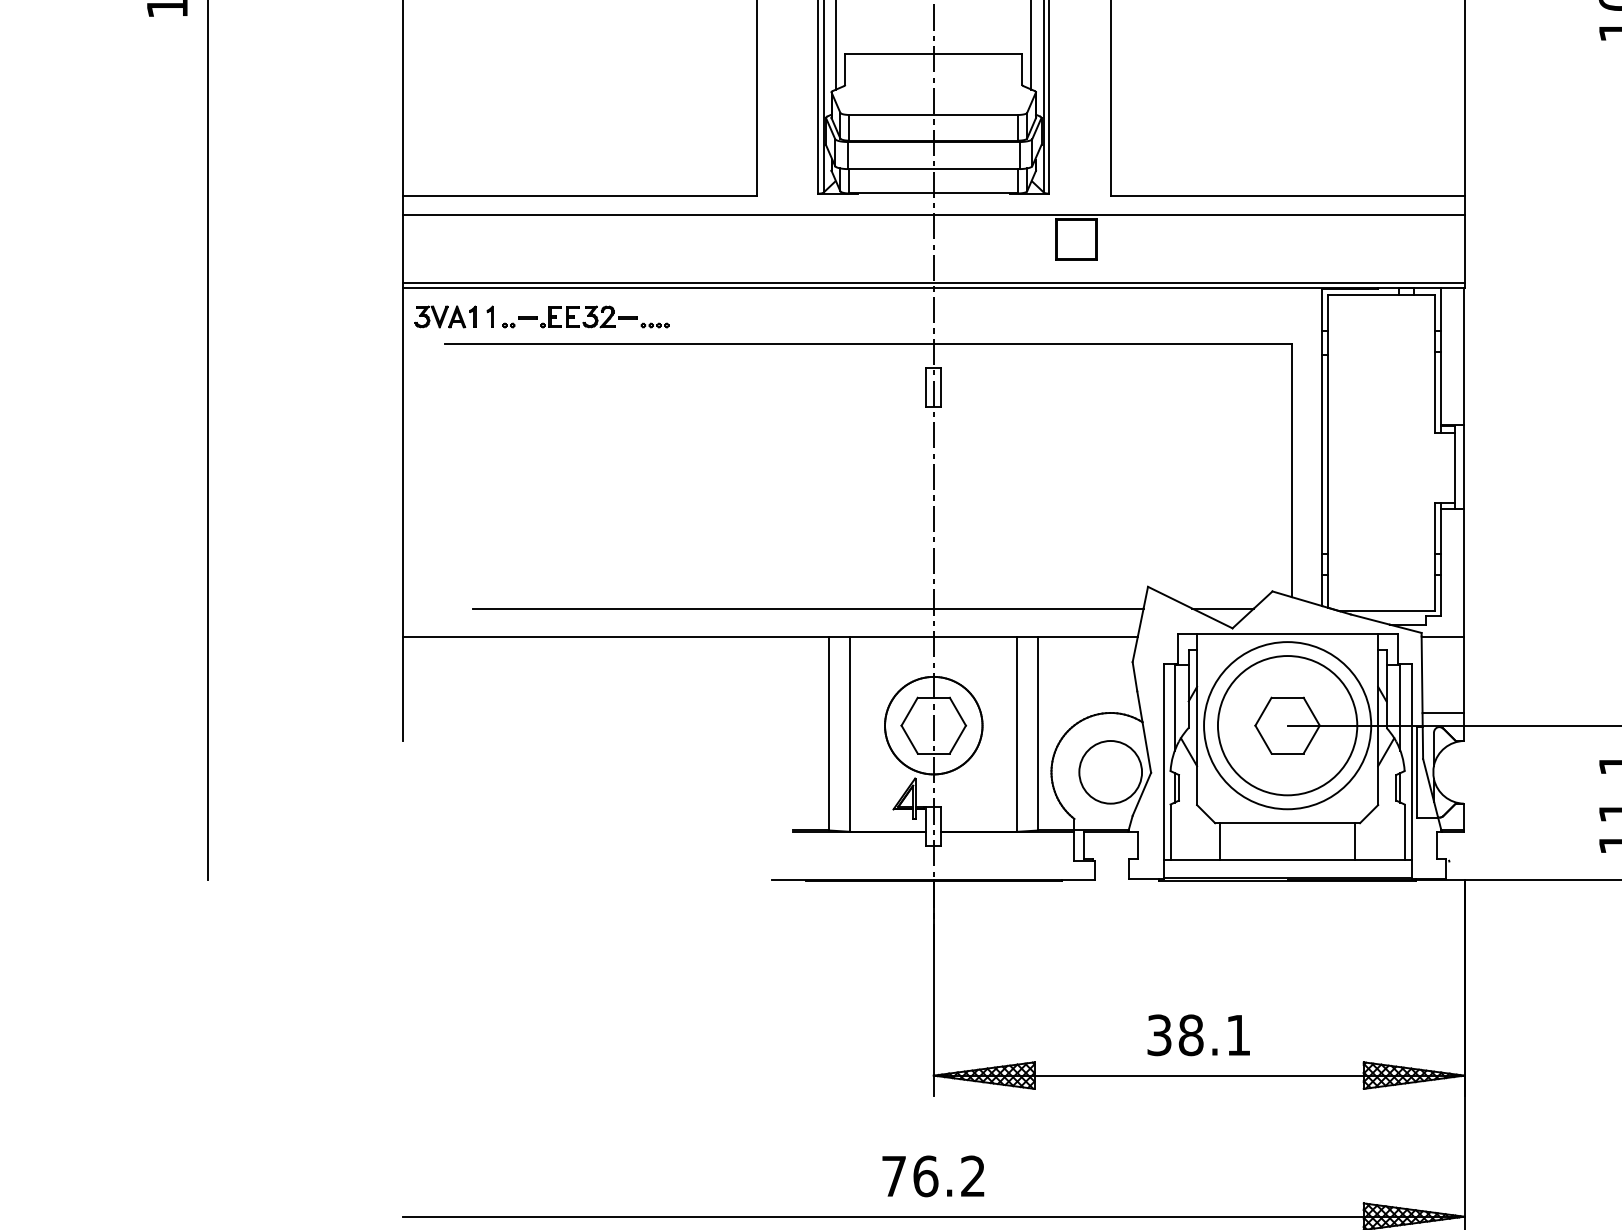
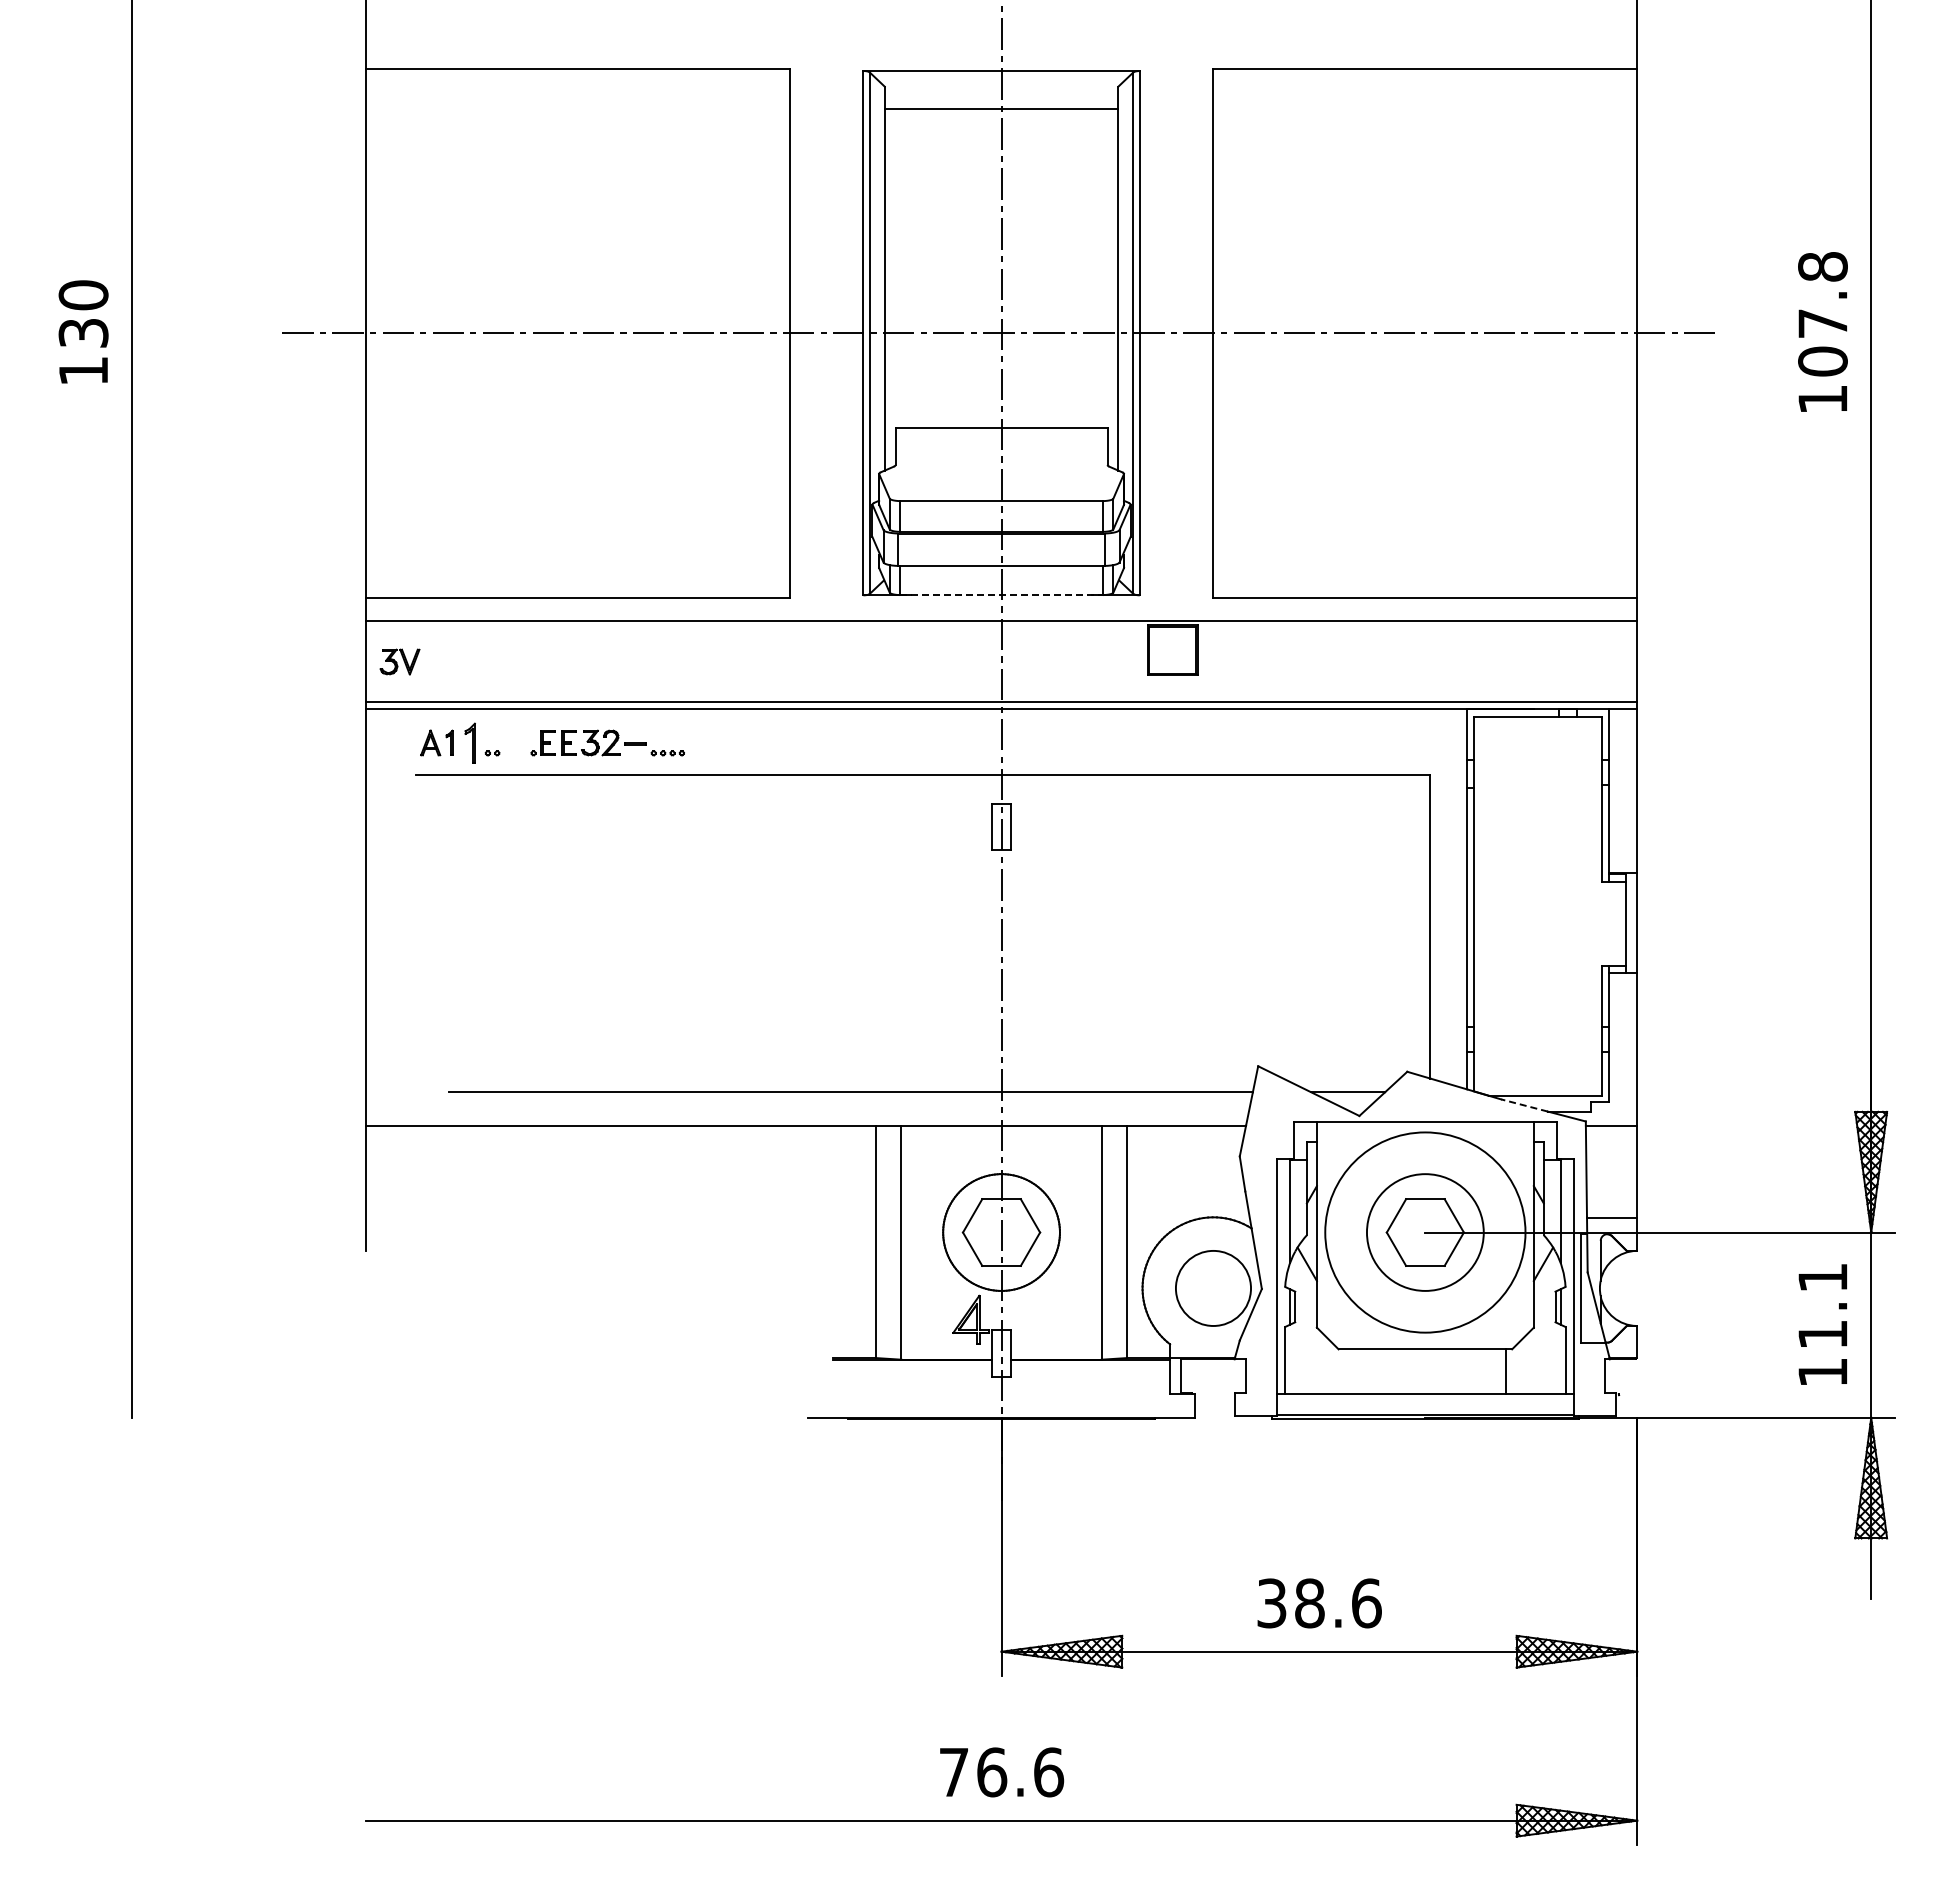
line: (934, 193) -> (1002, 595), solid -> dashed
part: (431, 316) -> (399, 661), moved
part: (490, 316) -> (470, 742), size x1.6
line: (527, 317) -> (515, 743), removed
line: (1370, 619) -> (1524, 1105), solid -> dashed
circle: (1286, 725) -> (1424, 1232), size x0.7
line: (1220, 841) -> (1344, 1371), removed
text: (1238, 1035) -> (1366, 1603), 38.1 -> 38.6
text: (973, 1176) -> (1049, 1772), 76.2 -> 76.6

